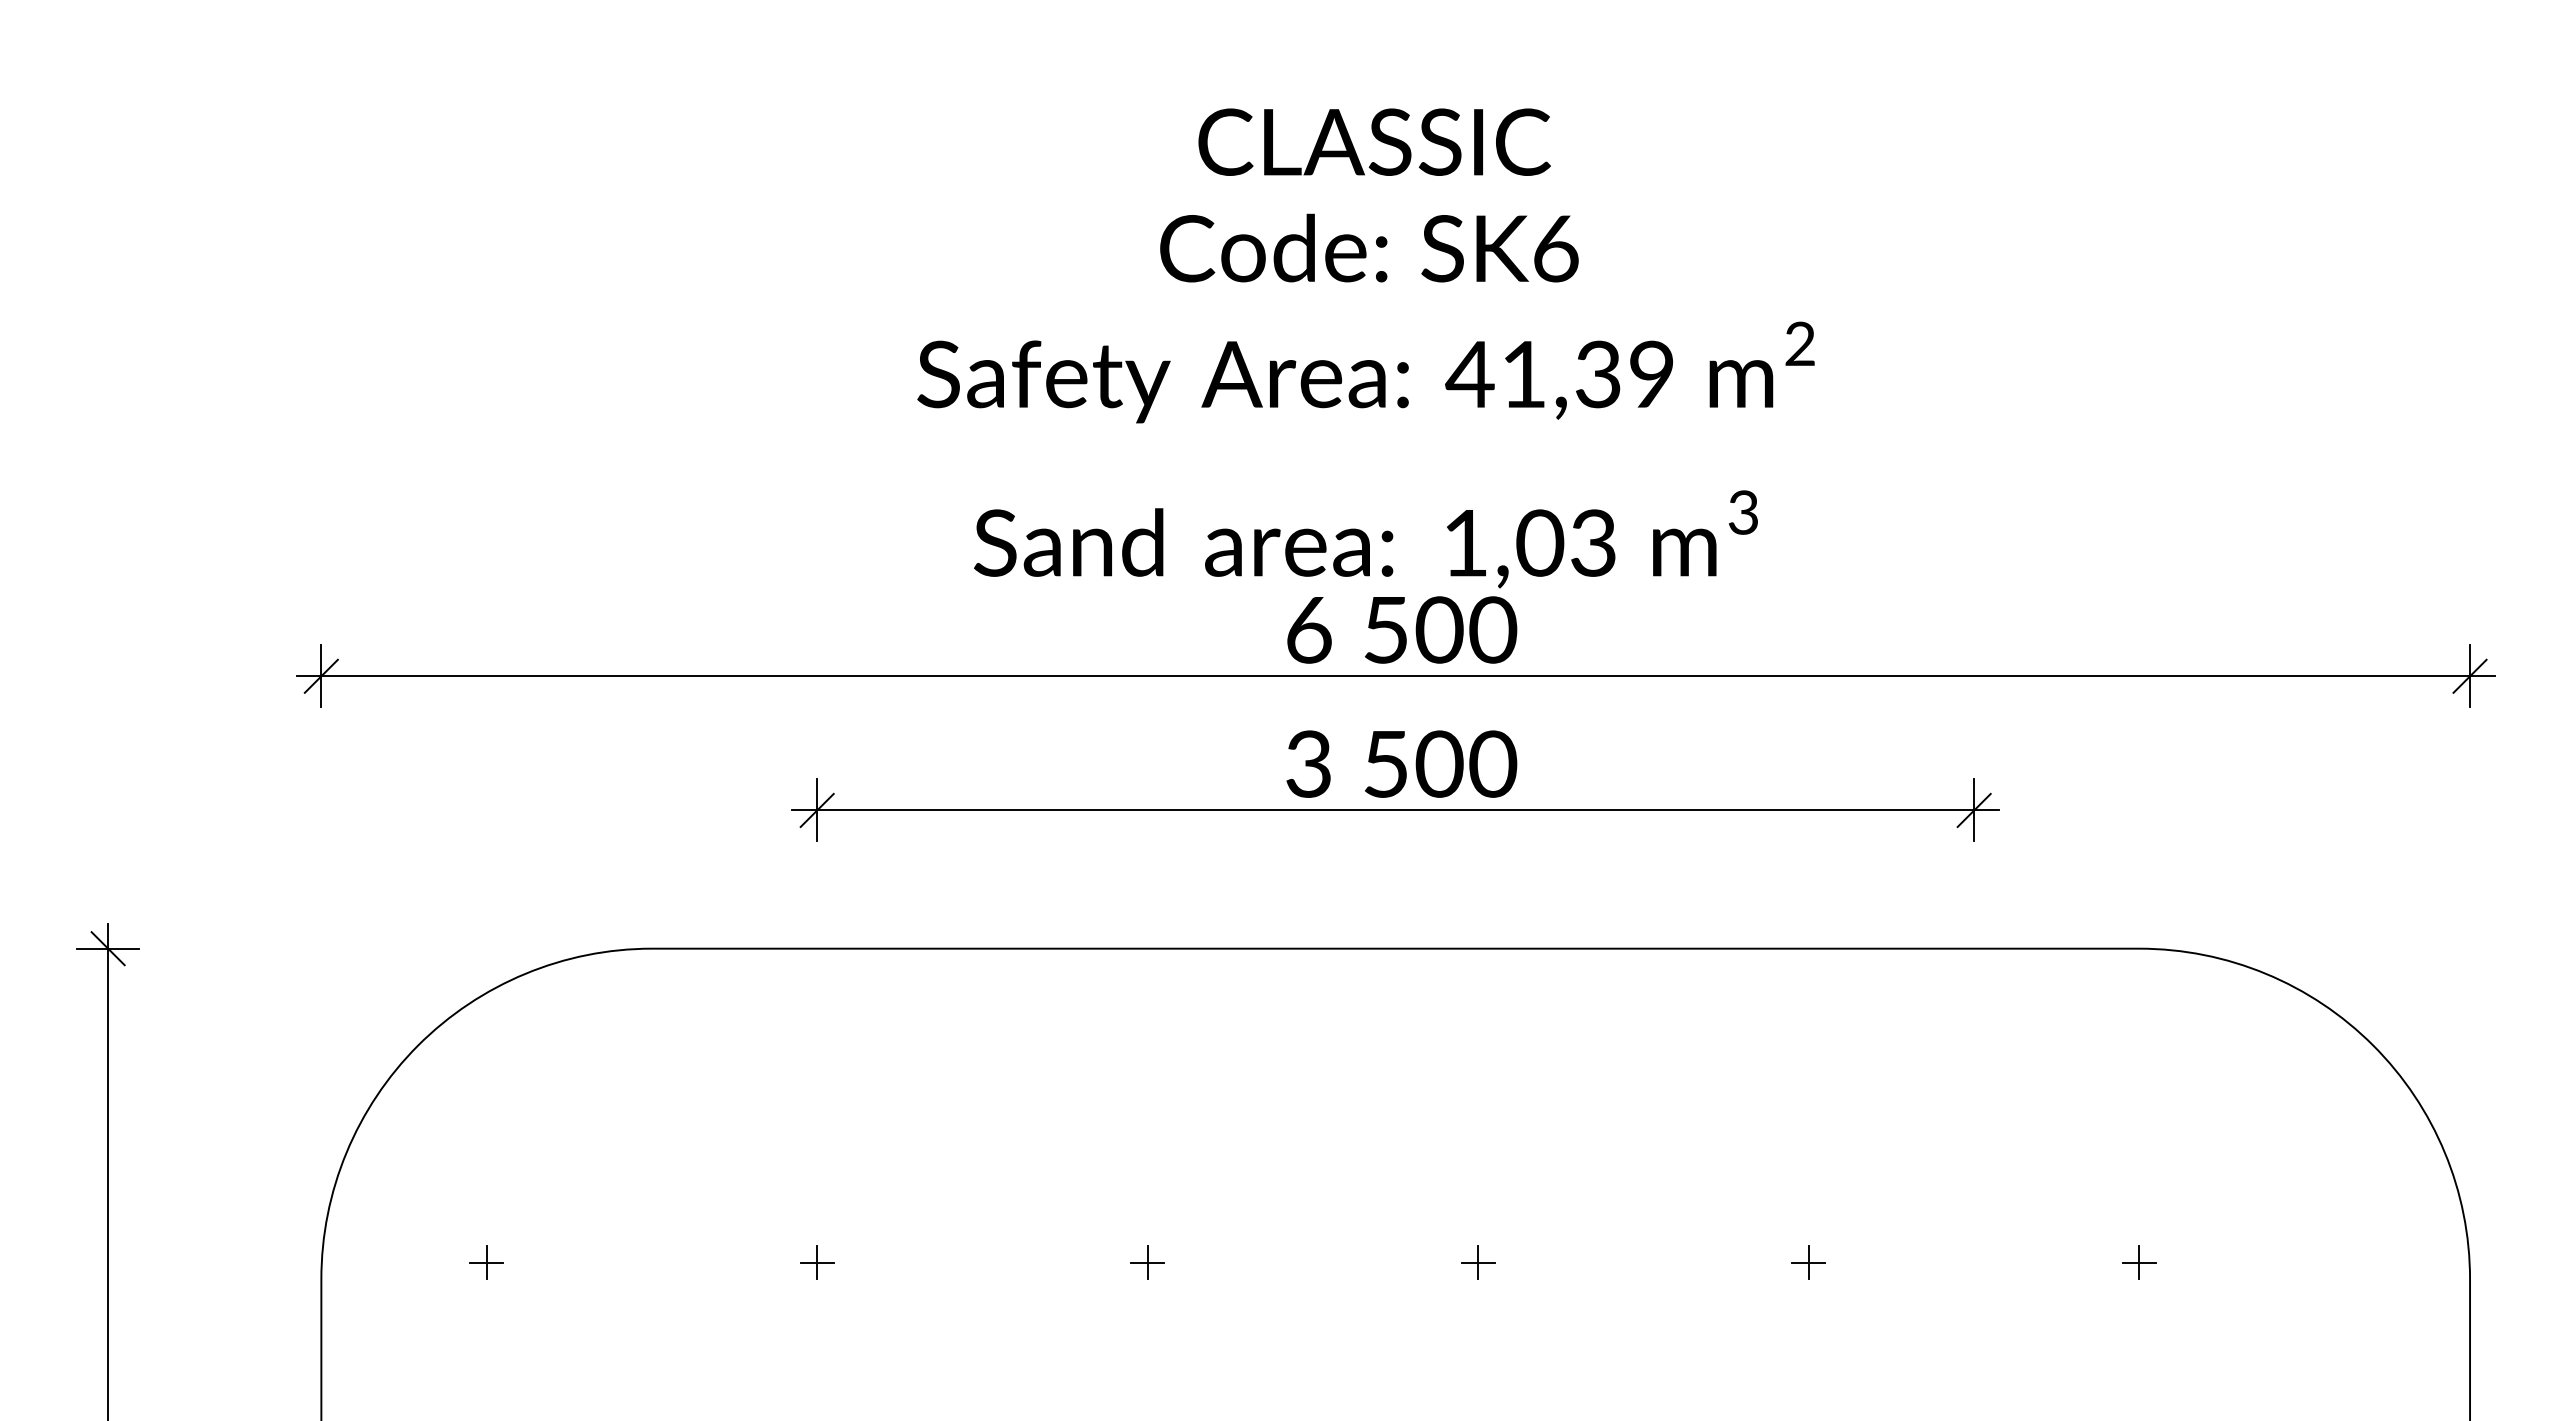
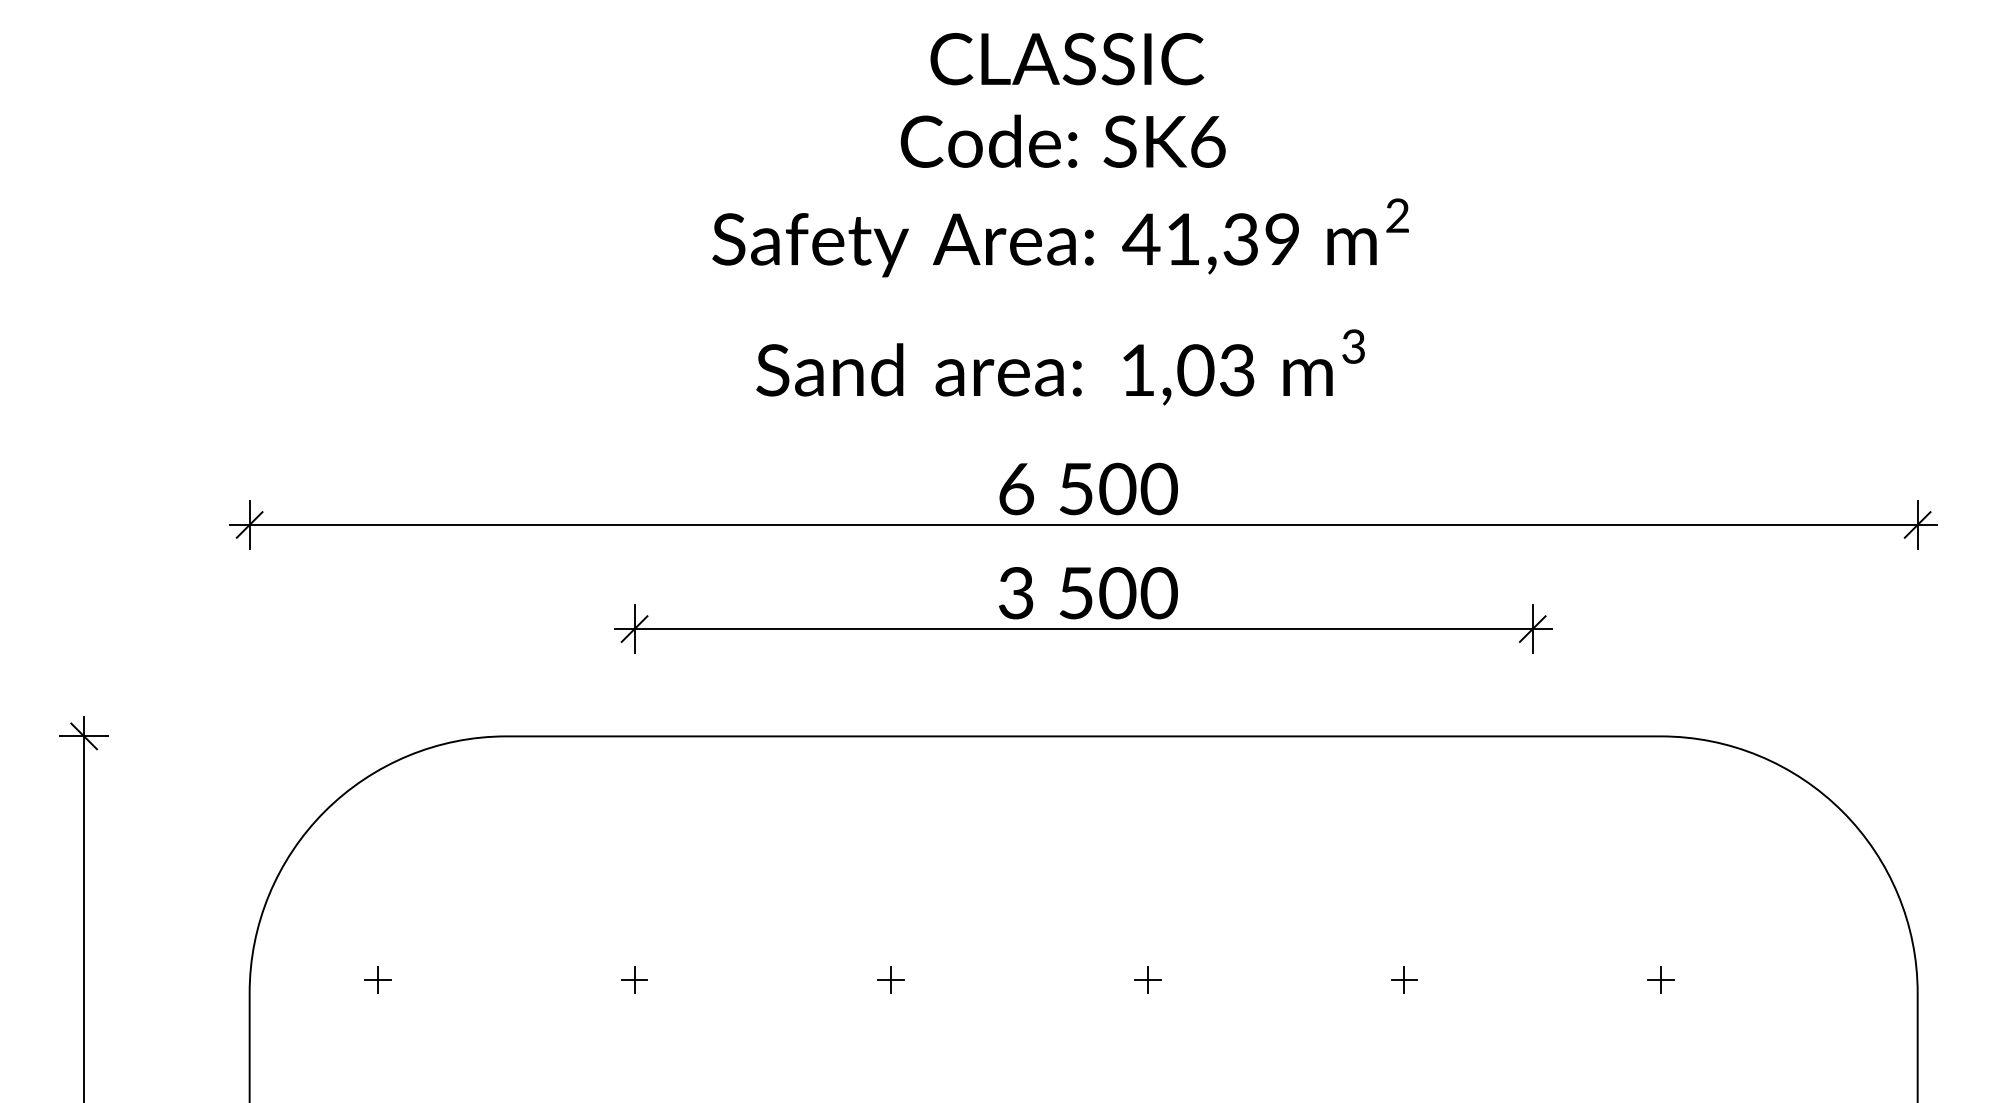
text: (1365, 348) -> (1060, 219), moved

